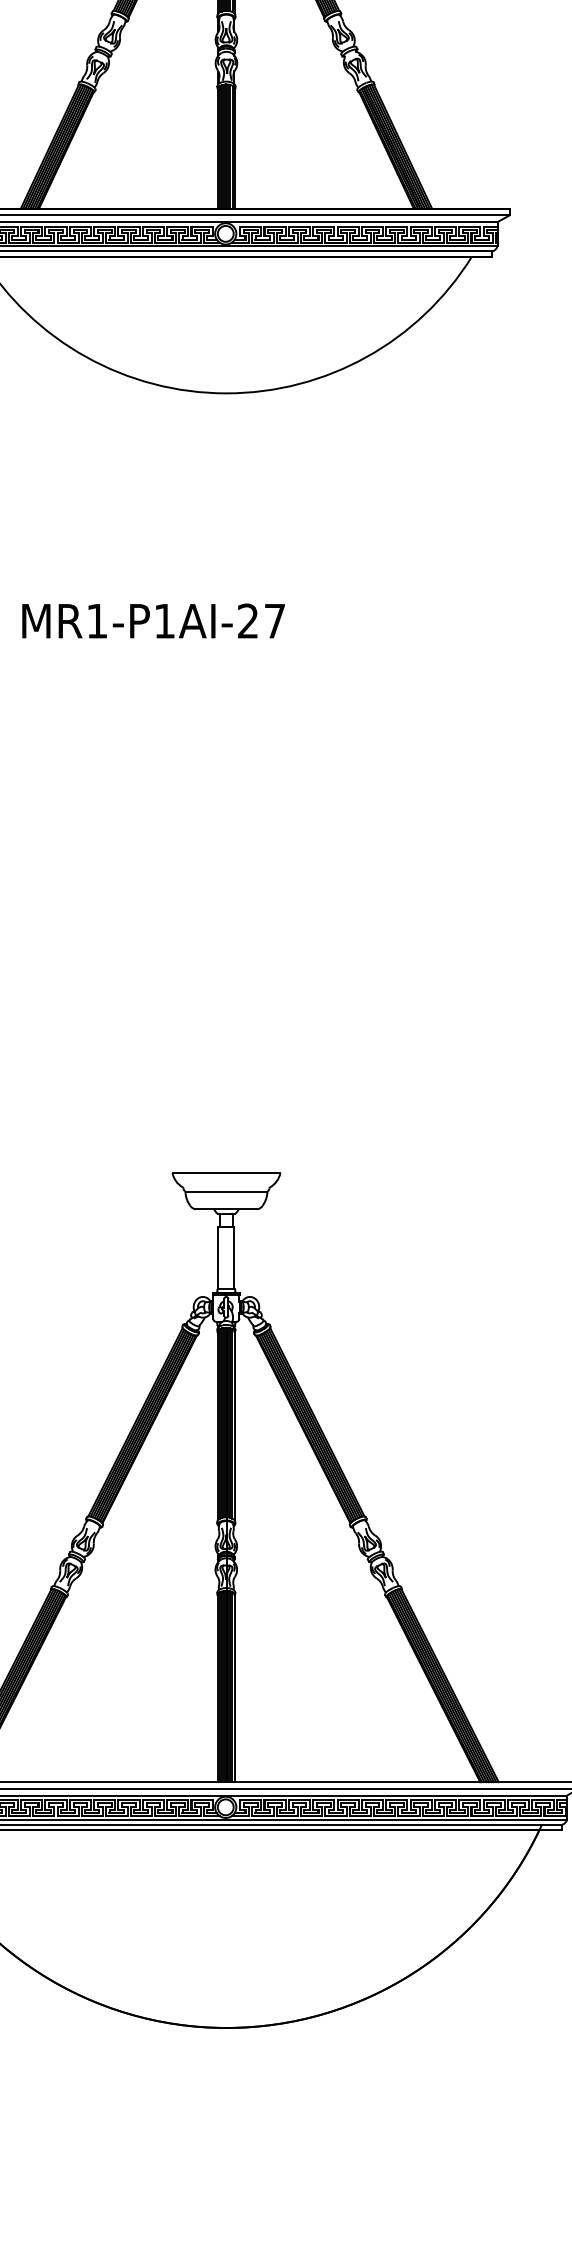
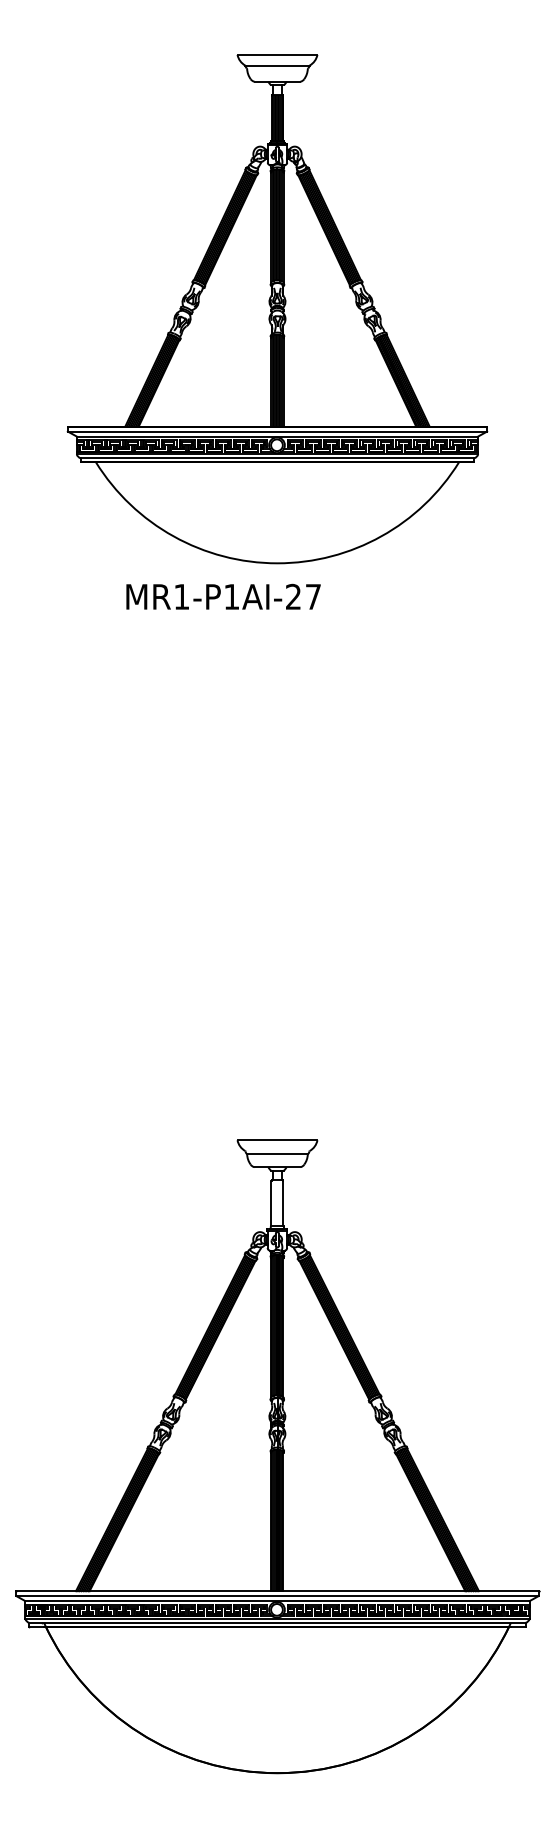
text: (153, 620) -> (223, 596), moved

